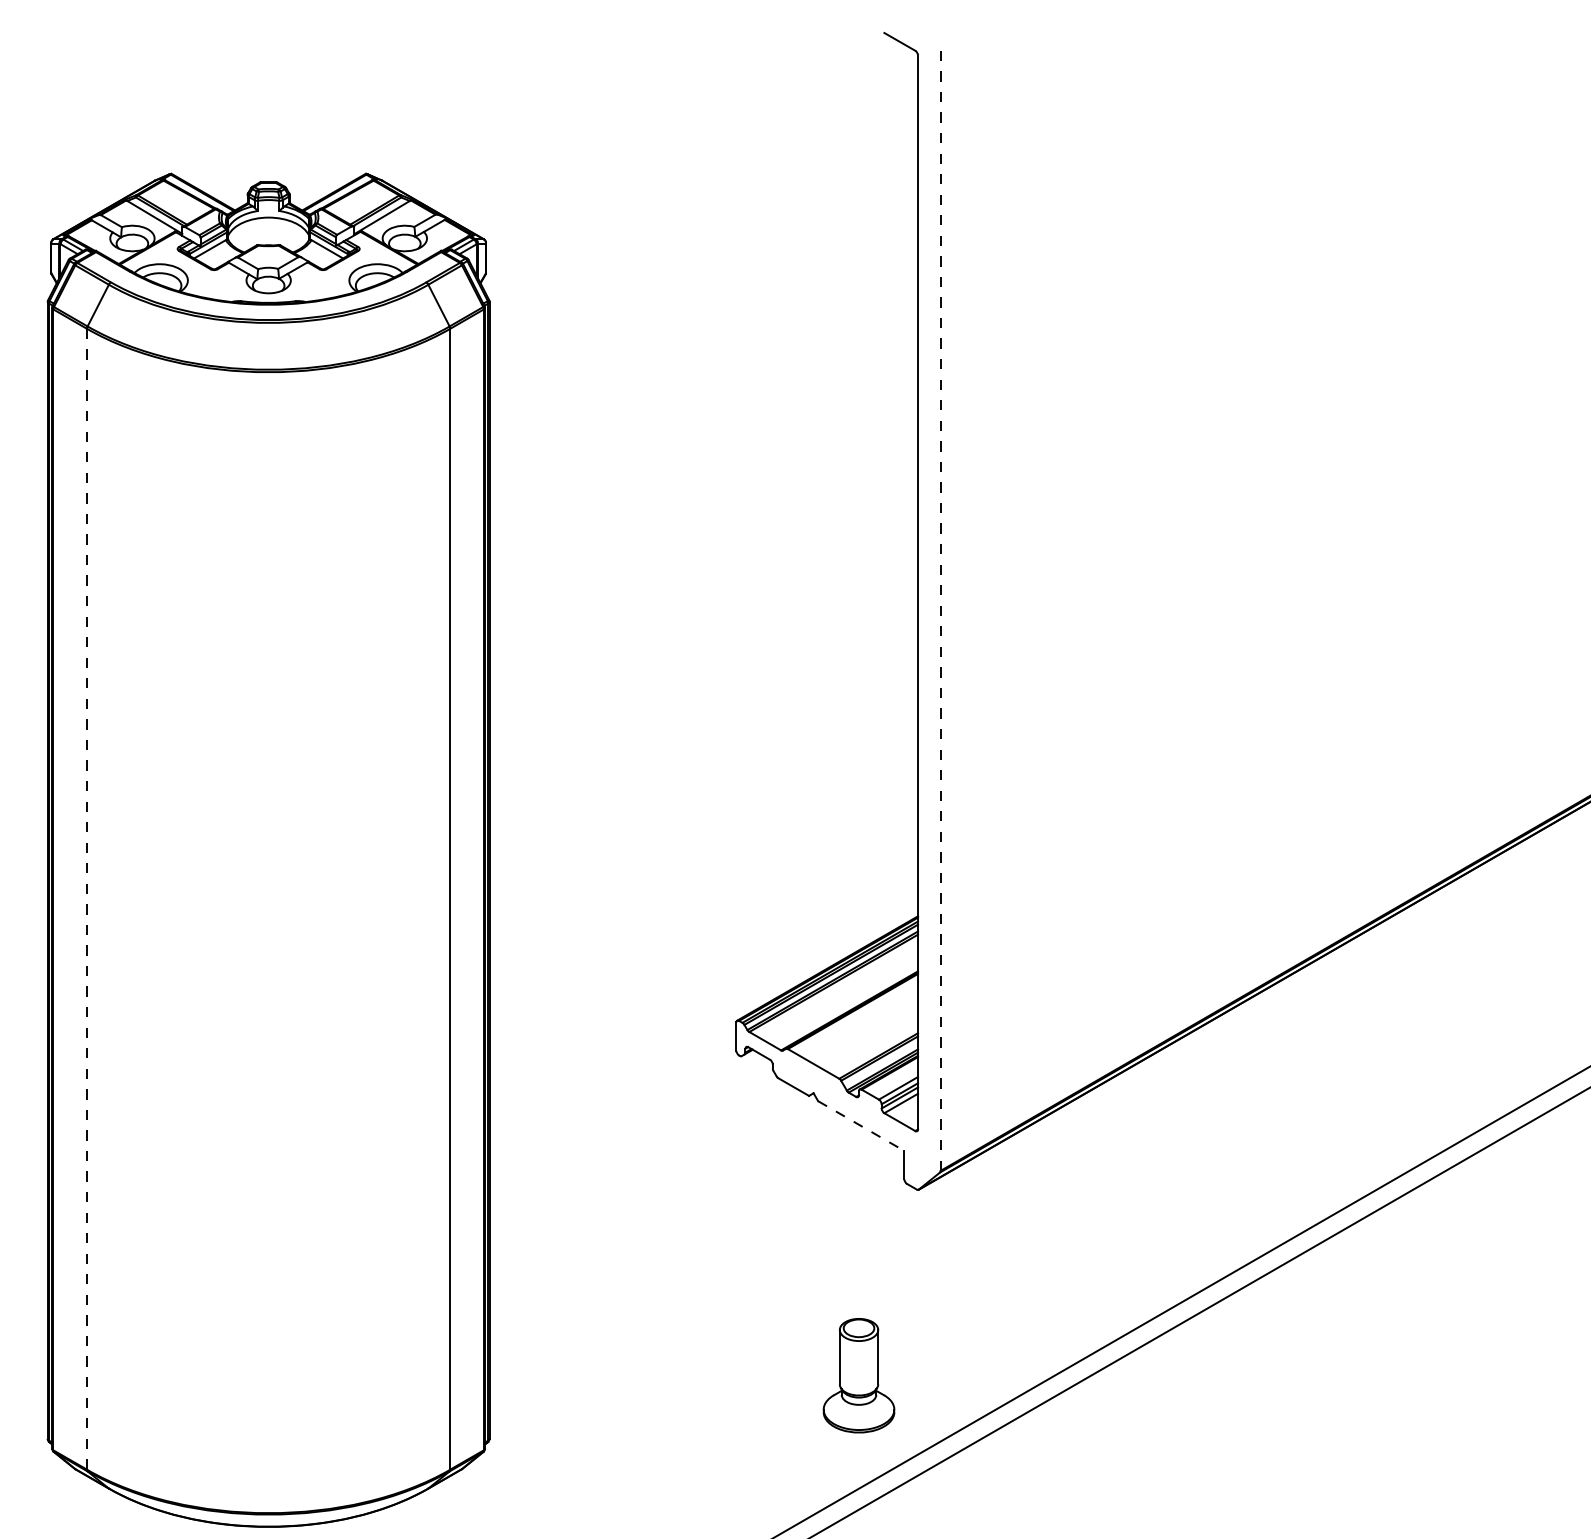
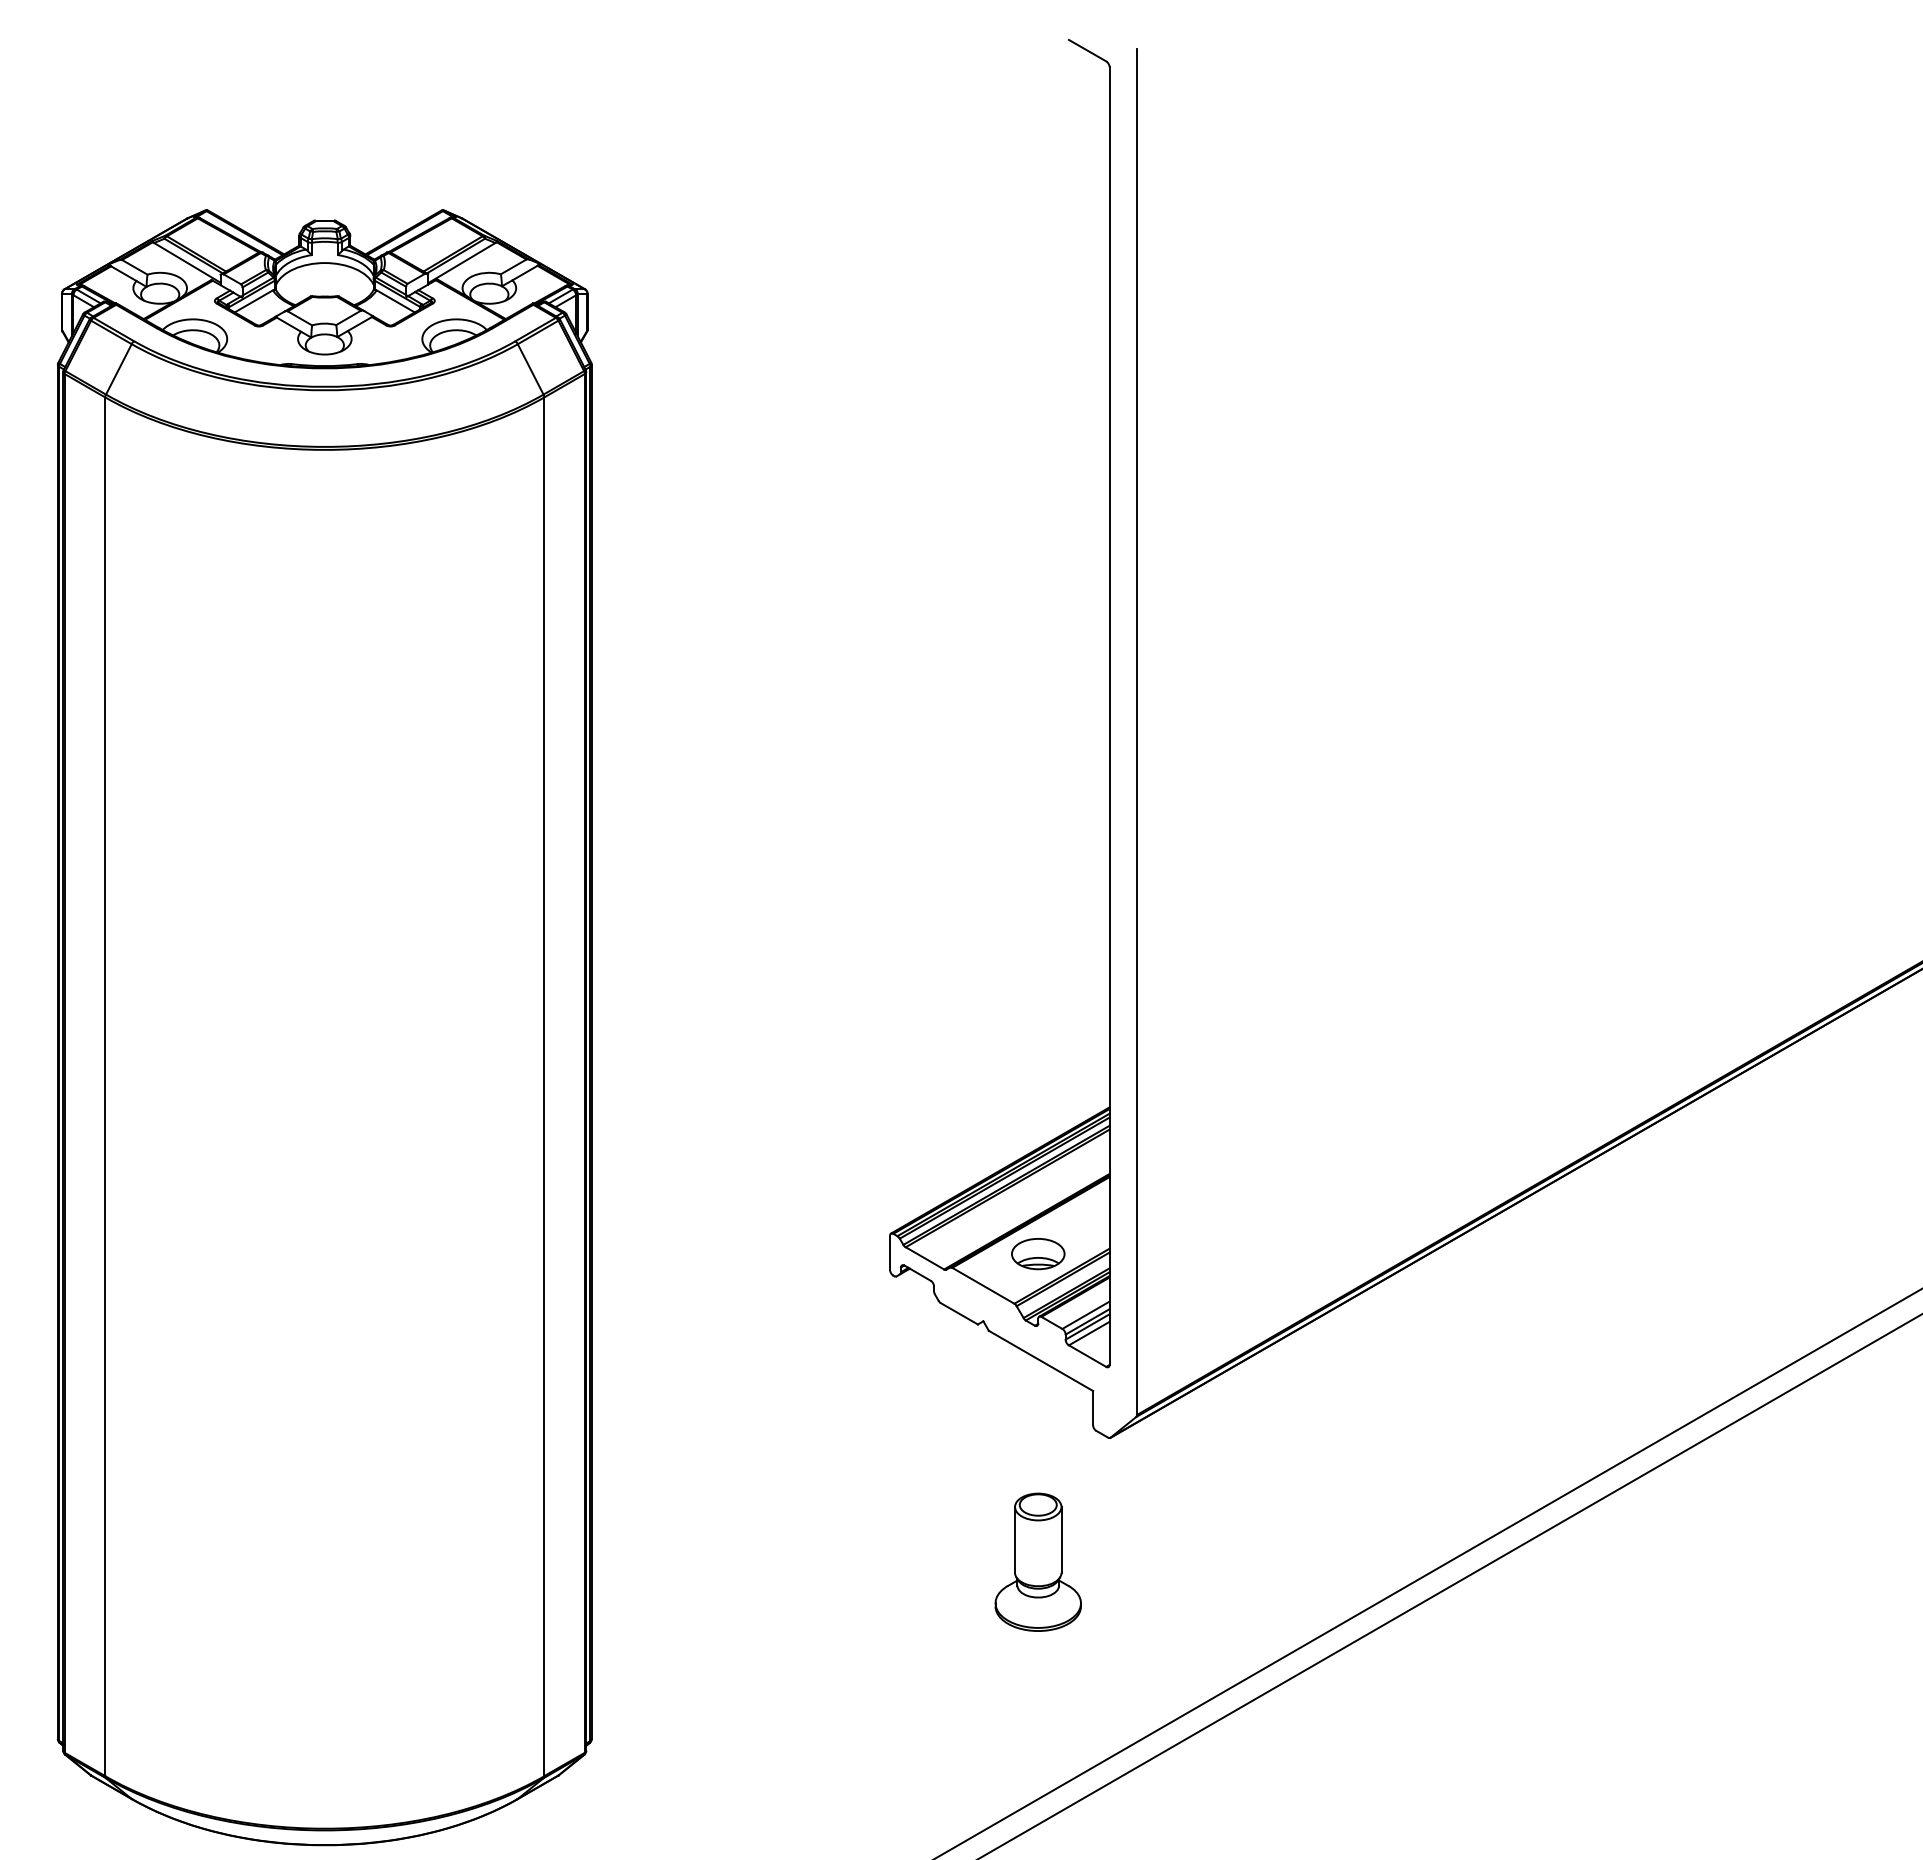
line: (940, 605) -> (1136, 731), dashed -> solid
line: (87, 899) -> (105, 1087), dashed -> solid
part: (858, 1037) -> (1037, 1253), added
line: (861, 1126) -> (1041, 1361), dashed -> solid
part: (858, 1375) -> (1037, 1562), moved

